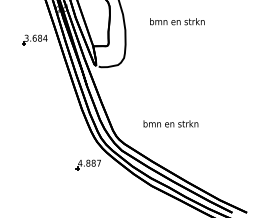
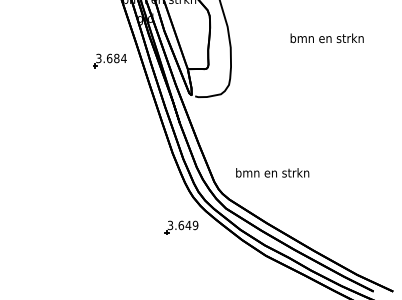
text: (176, 21) -> (326, 38), moved
text: (170, 123) -> (272, 172), moved
text: (89, 163) -> (182, 225), 4.887 -> 3.649

